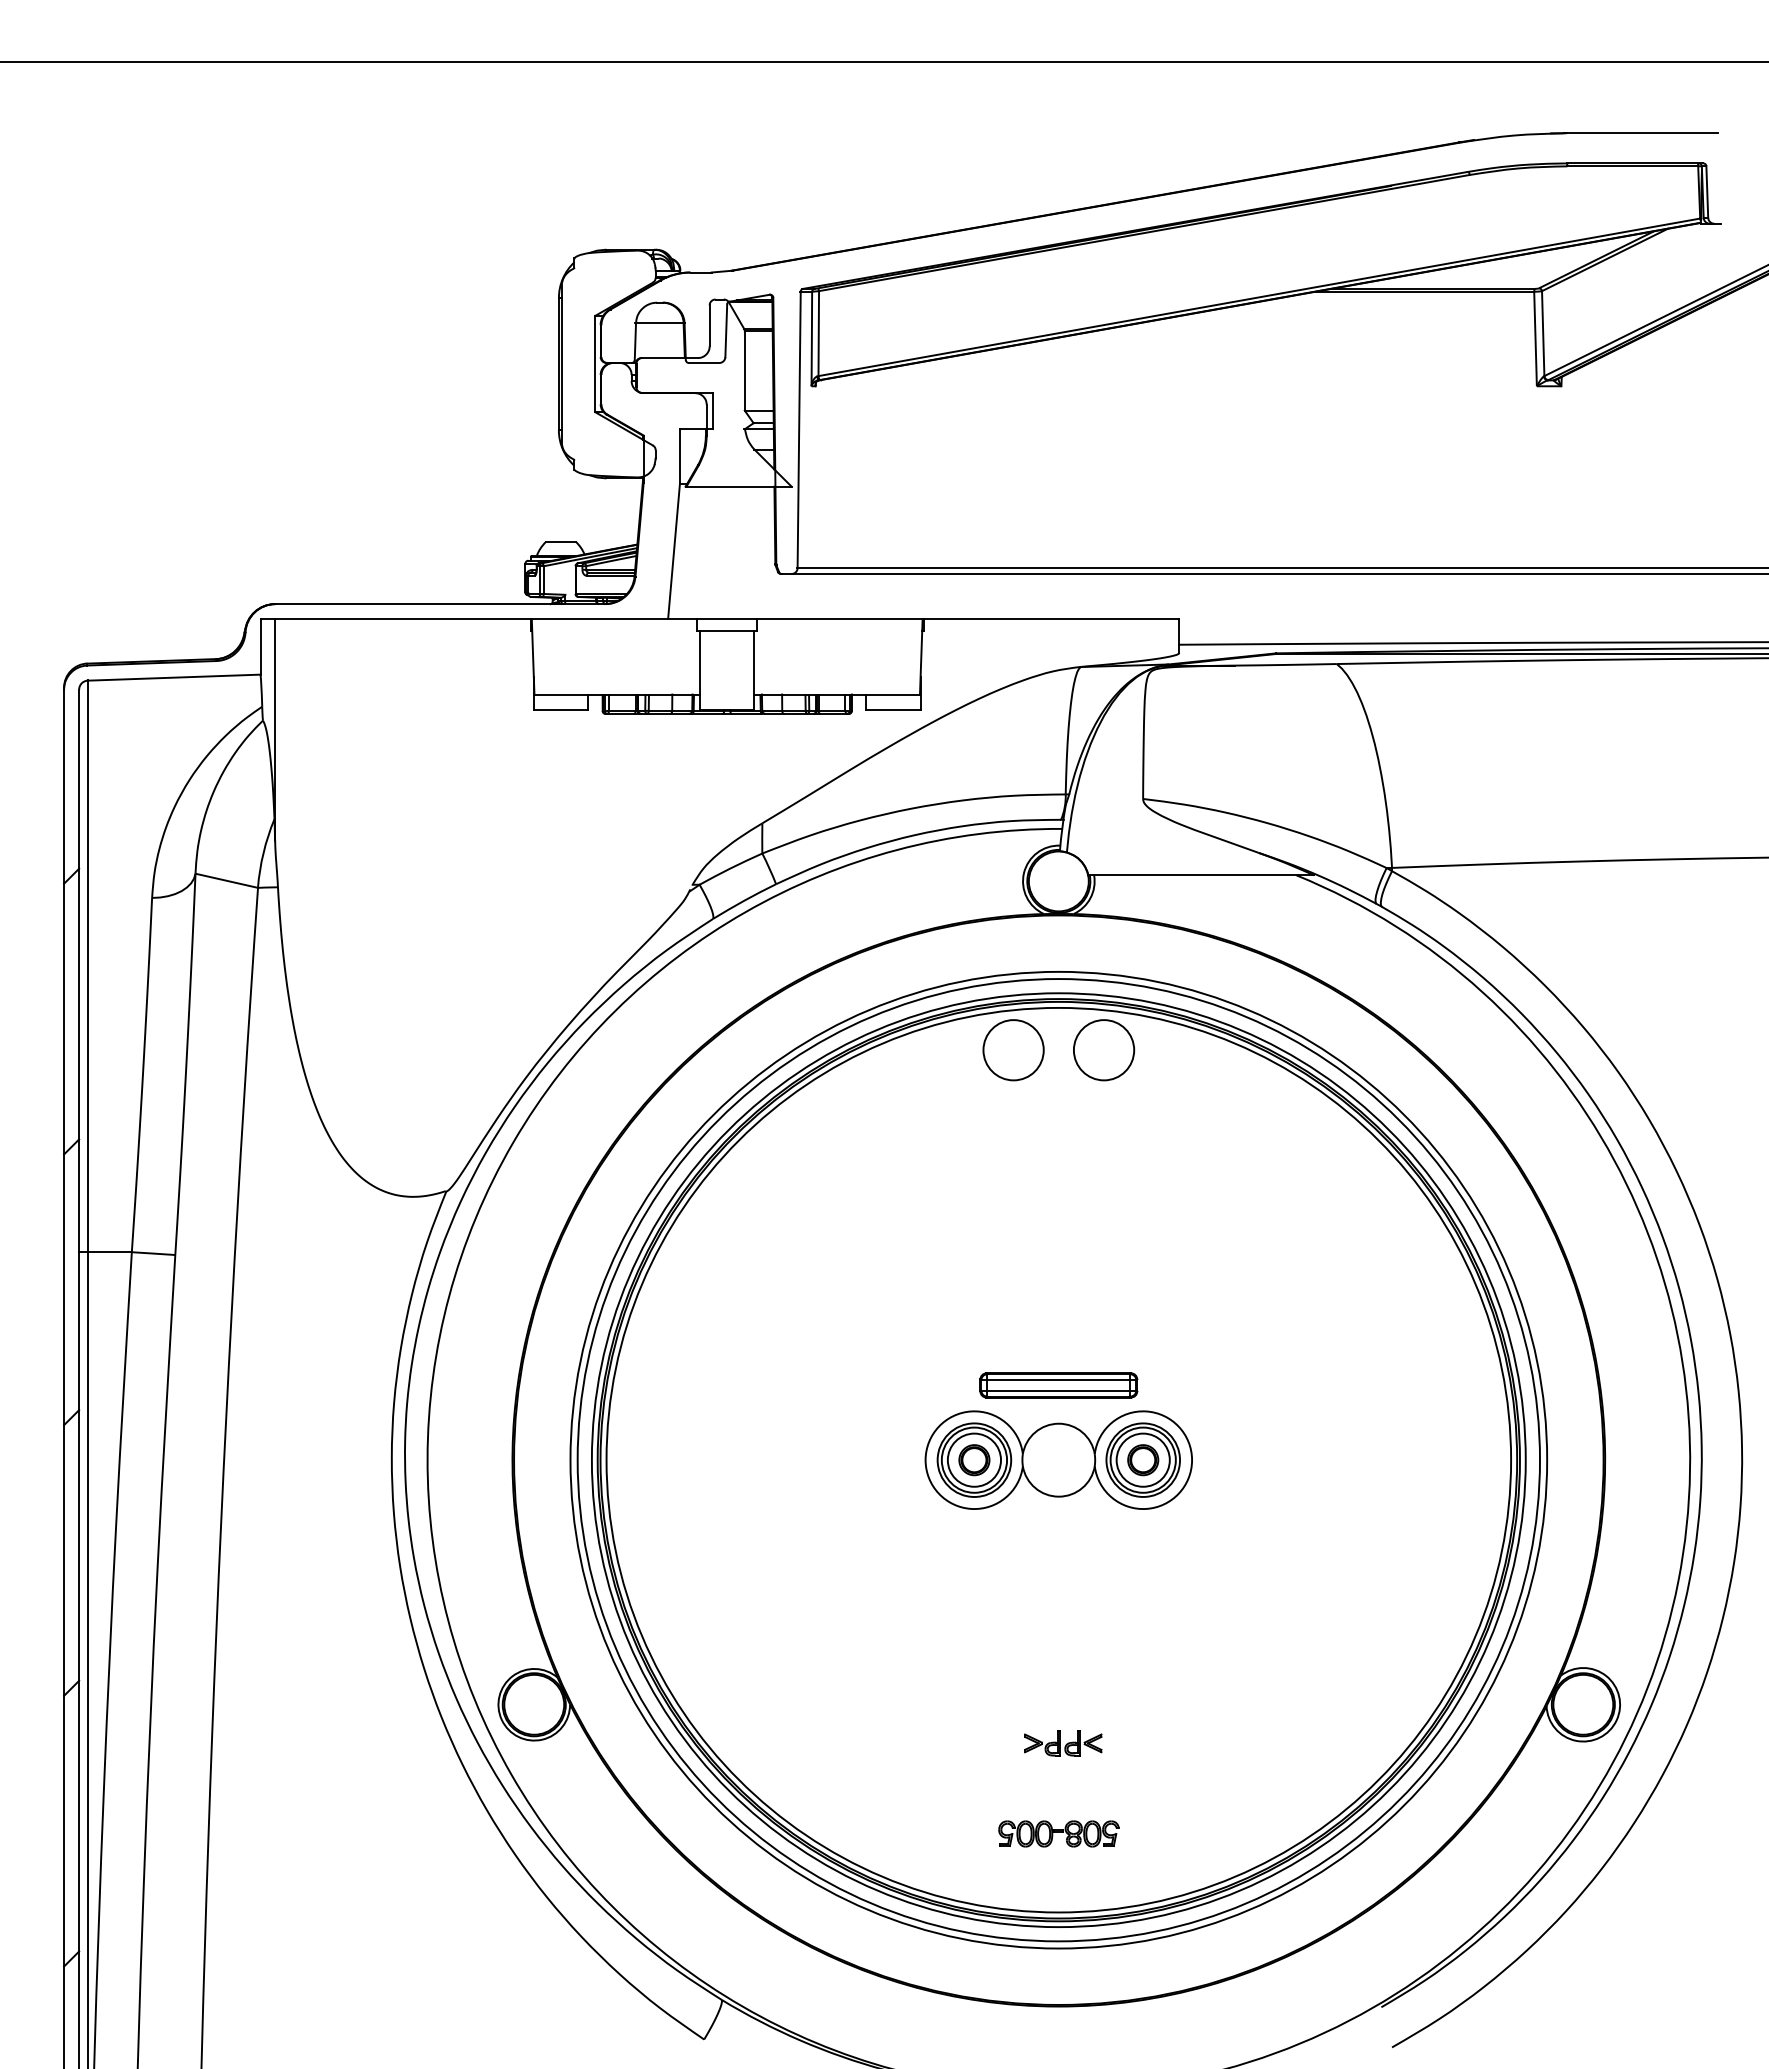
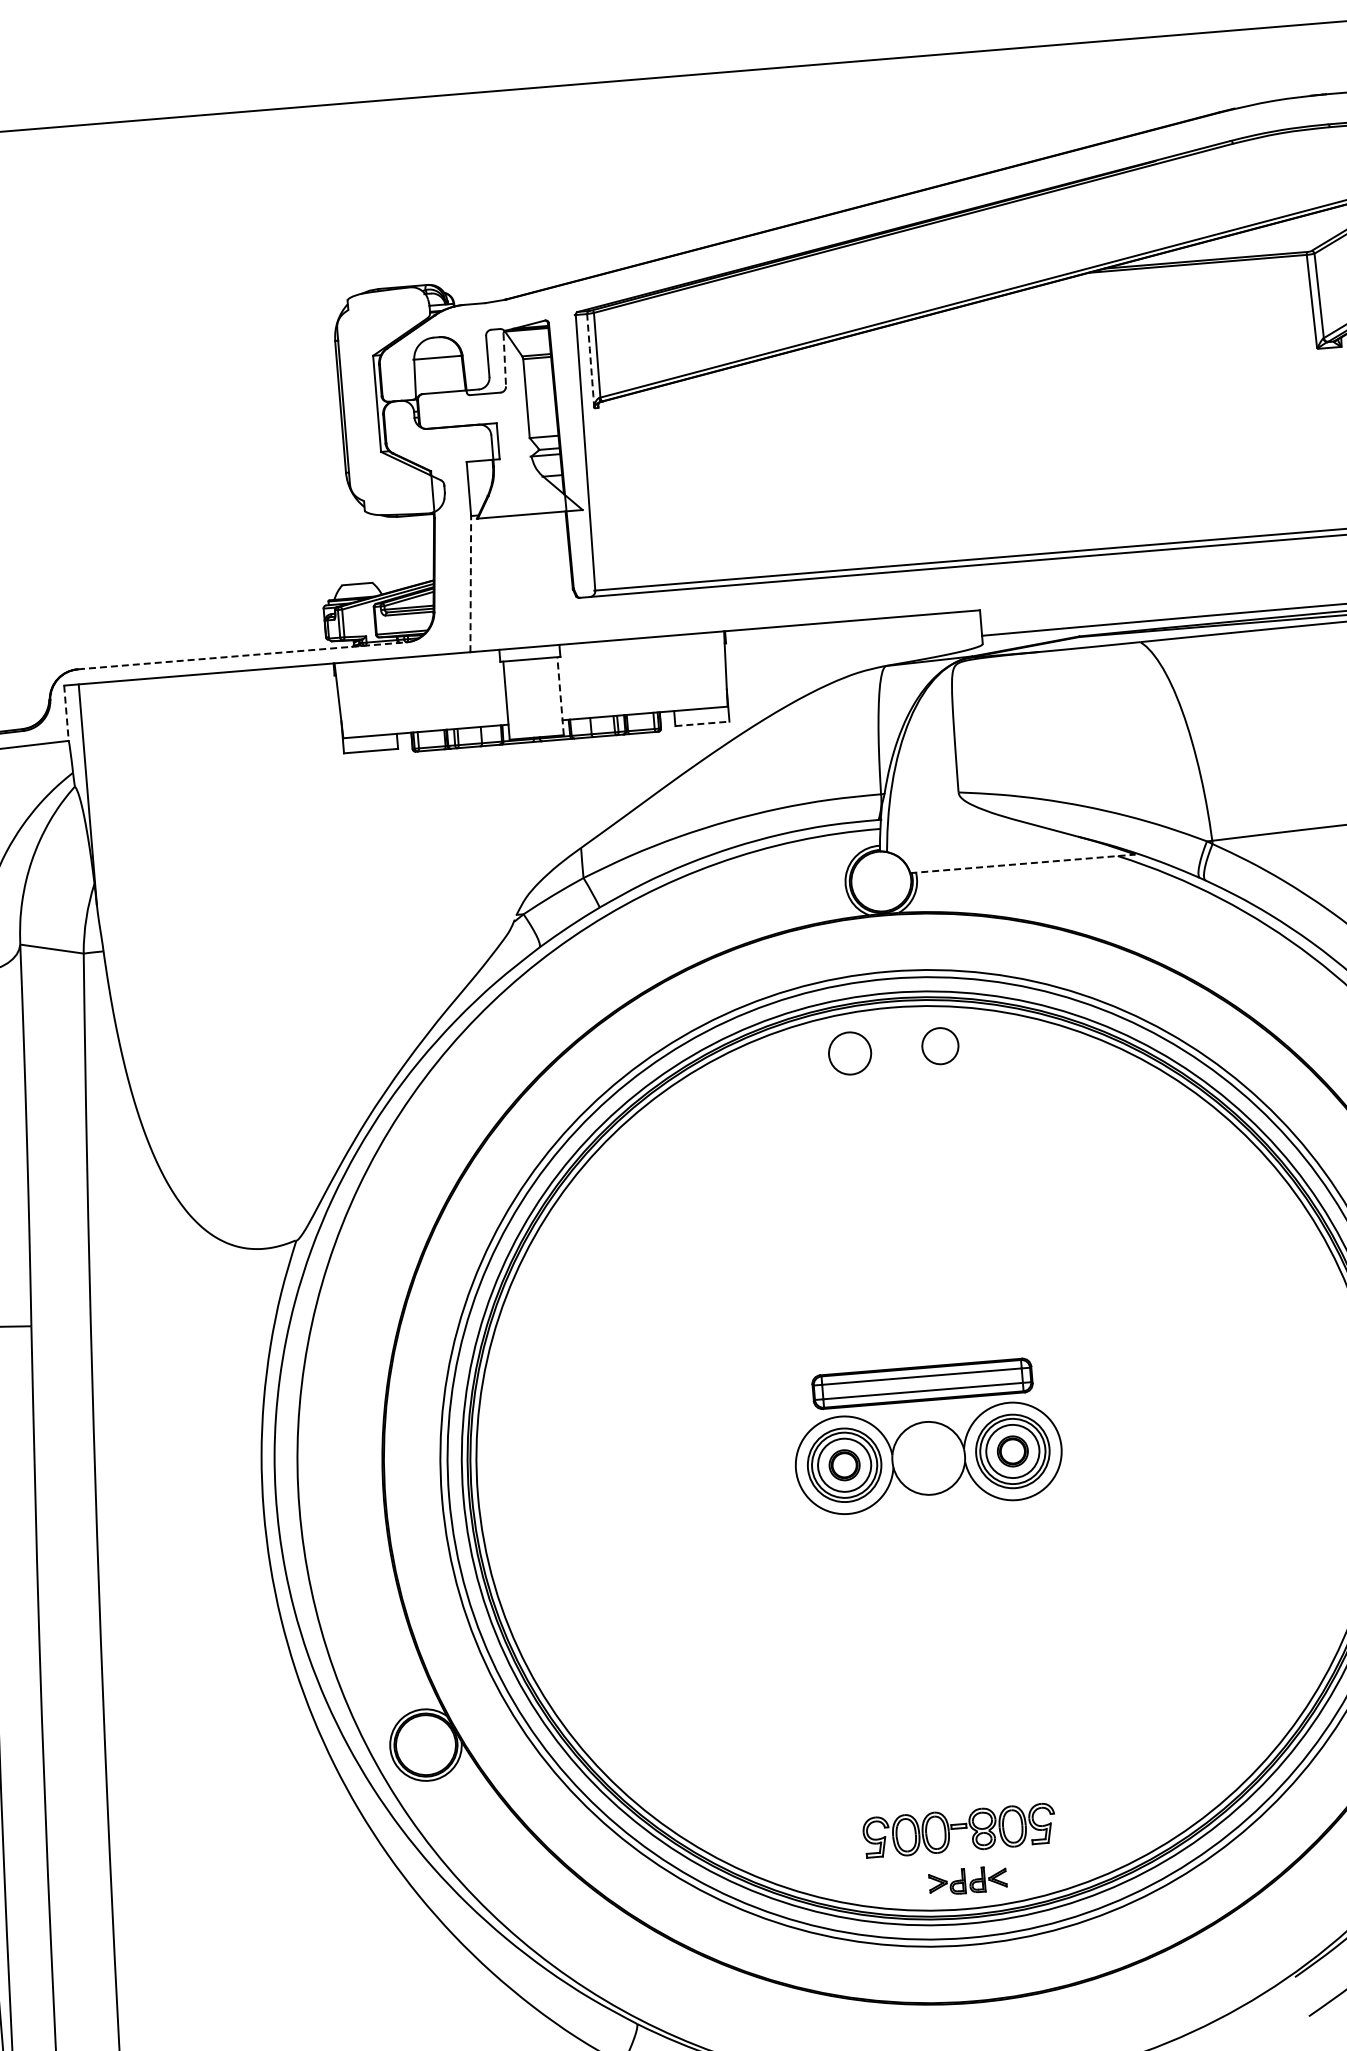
line: (726, 331) -> (505, 360), solid -> dashed
line: (811, 338) -> (590, 360), solid -> dashed
line: (674, 550) -> (471, 583), solid -> dashed
line: (440, 604) -> (242, 656), solid -> dashed
line: (260, 646) -> (66, 712), solid -> dashed
line: (754, 669) -> (560, 695), solid -> dashed
line: (893, 709) -> (702, 723), solid -> dashed
line: (1201, 875) -> (1023, 863), solid -> dashed
circle: (1013, 1050) -> (850, 1053), size x0.7
circle: (1104, 1050) -> (940, 1046), size x0.6
part: (1058, 1385) -> (922, 1383), size x1.4
part: (1063, 1743) -> (968, 1880), moved
part: (1058, 1833) -> (959, 1830), size x1.6

